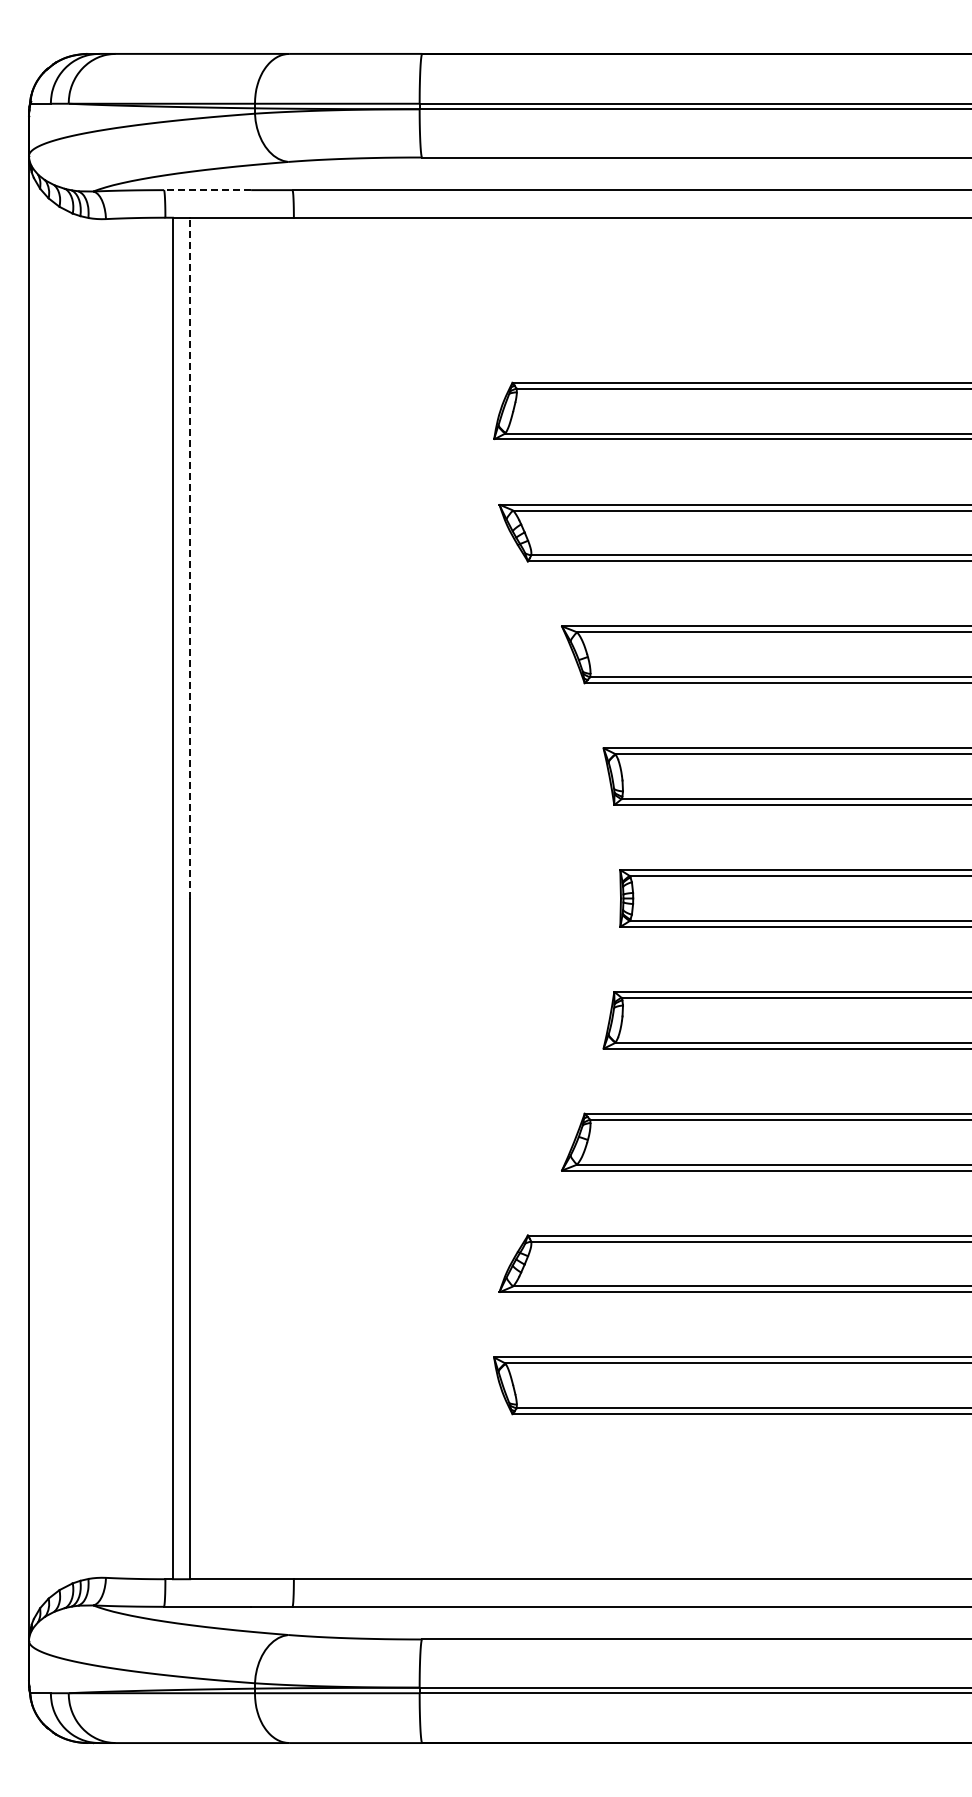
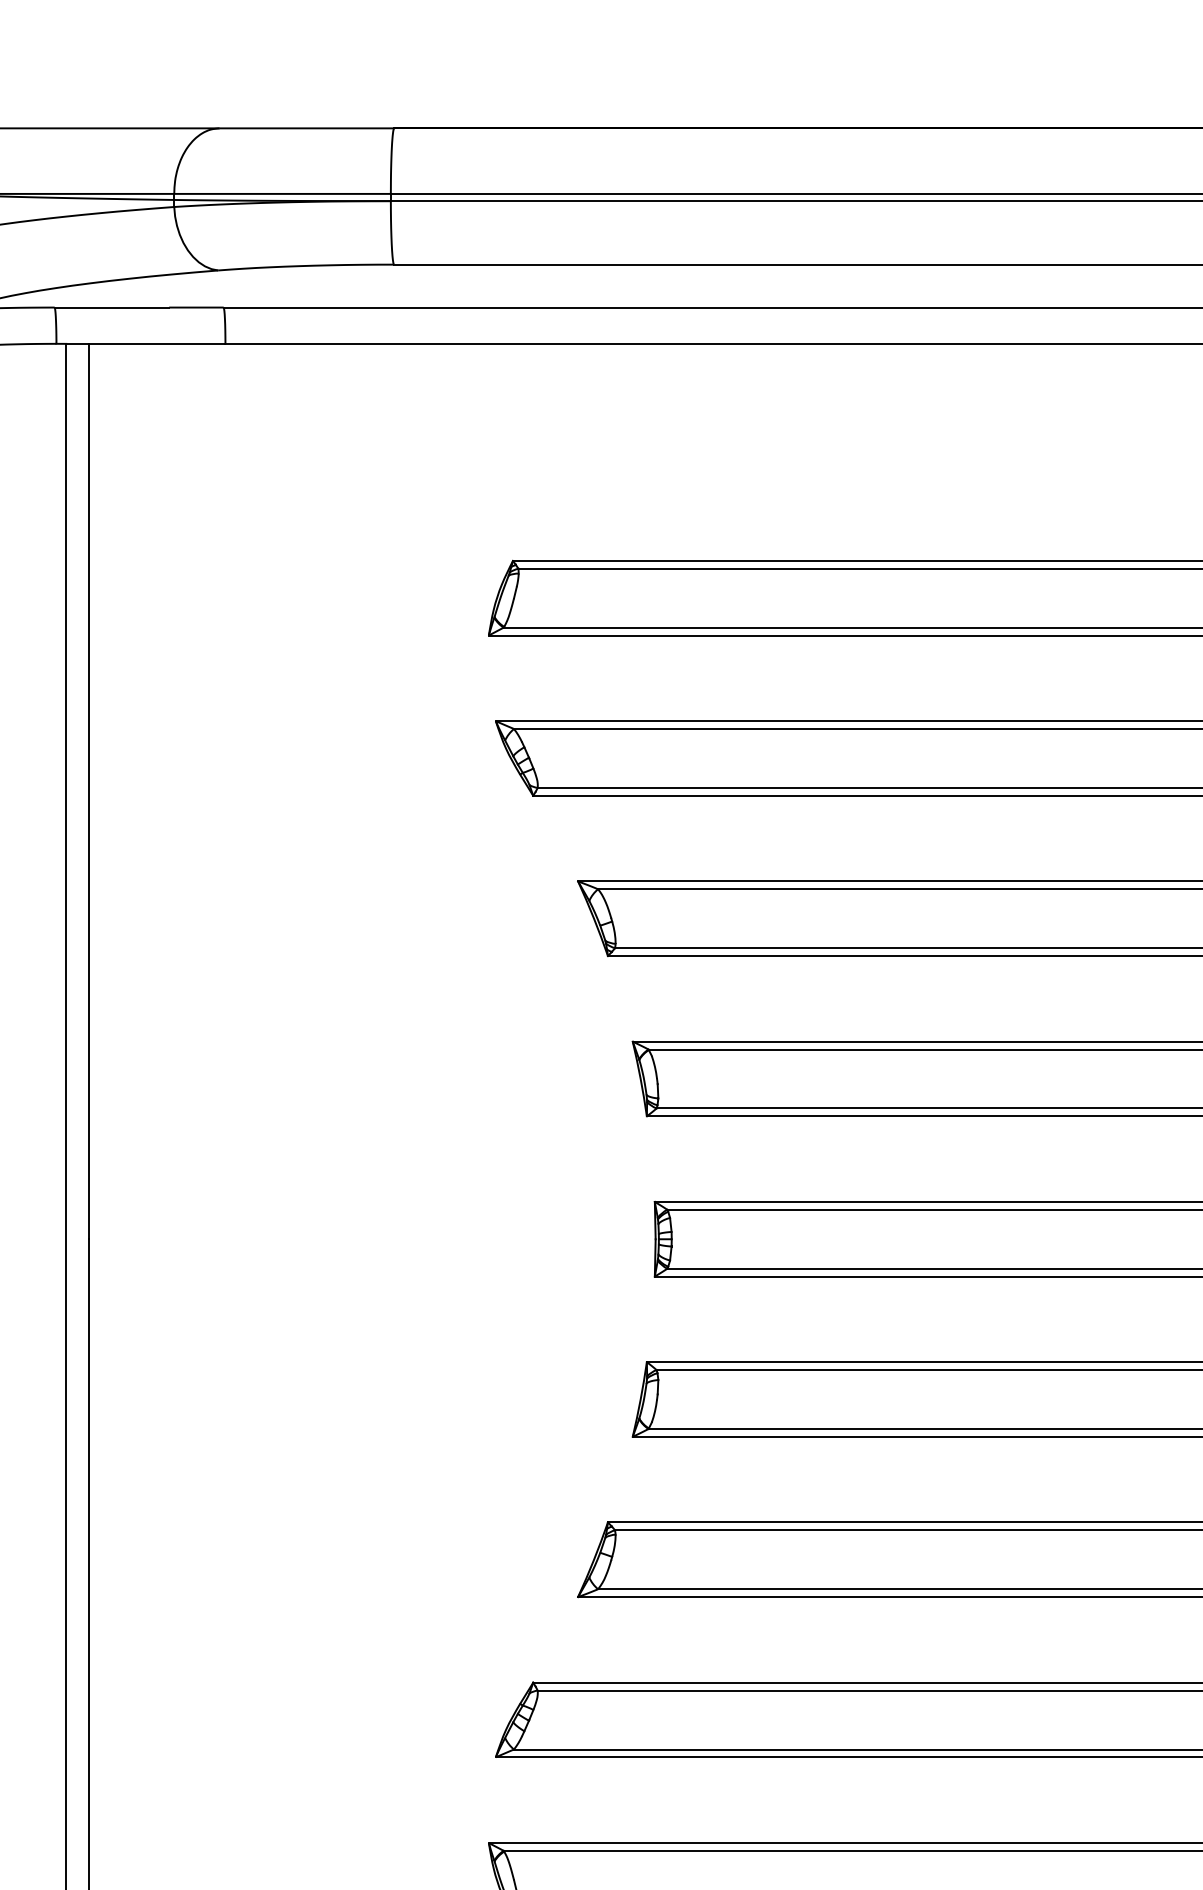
line: (207, 190) -> (111, 308), dashed -> solid
line: (190, 557) -> (89, 790), dashed -> solid

